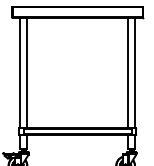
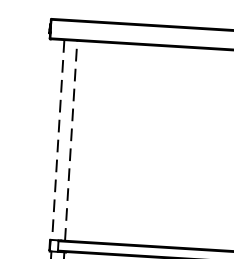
line: (27, 72) -> (71, 139), solid -> dashed
line: (20, 73) -> (58, 140), solid -> dashed

